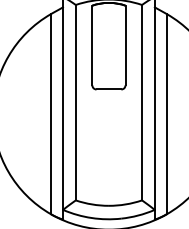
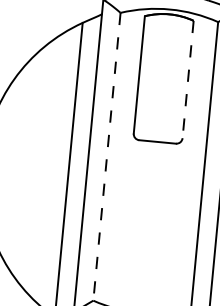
line: (125, 45) -> (188, 79), solid -> dashed
line: (75, 102) -> (106, 156), solid -> dashed

